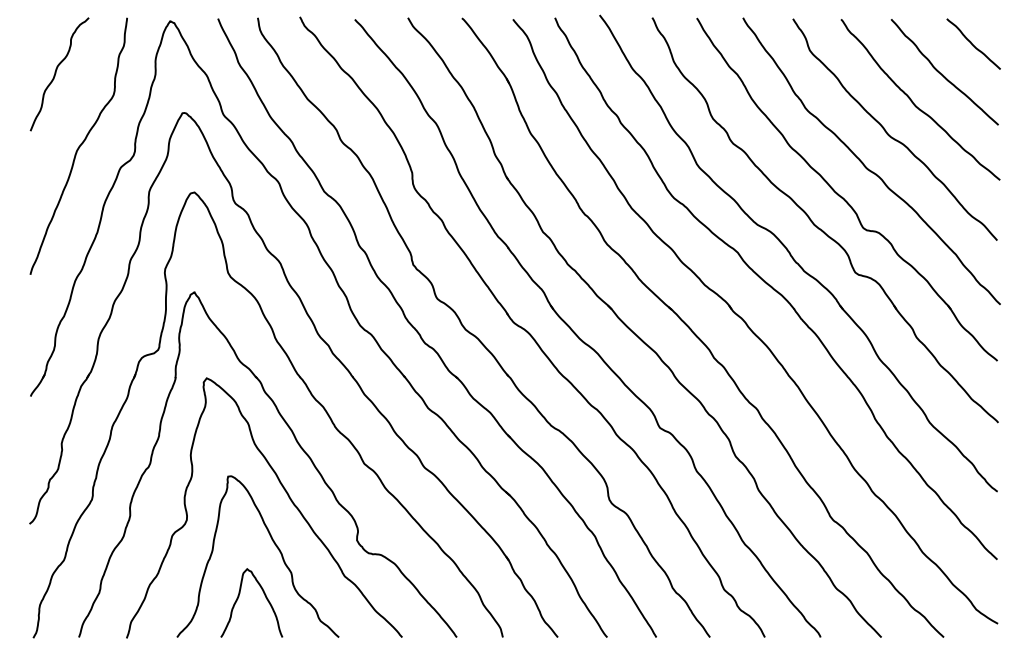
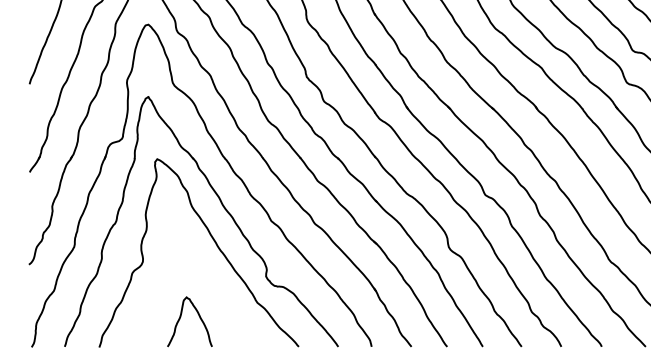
curve: (275, 546) -> (207, 280), removed

